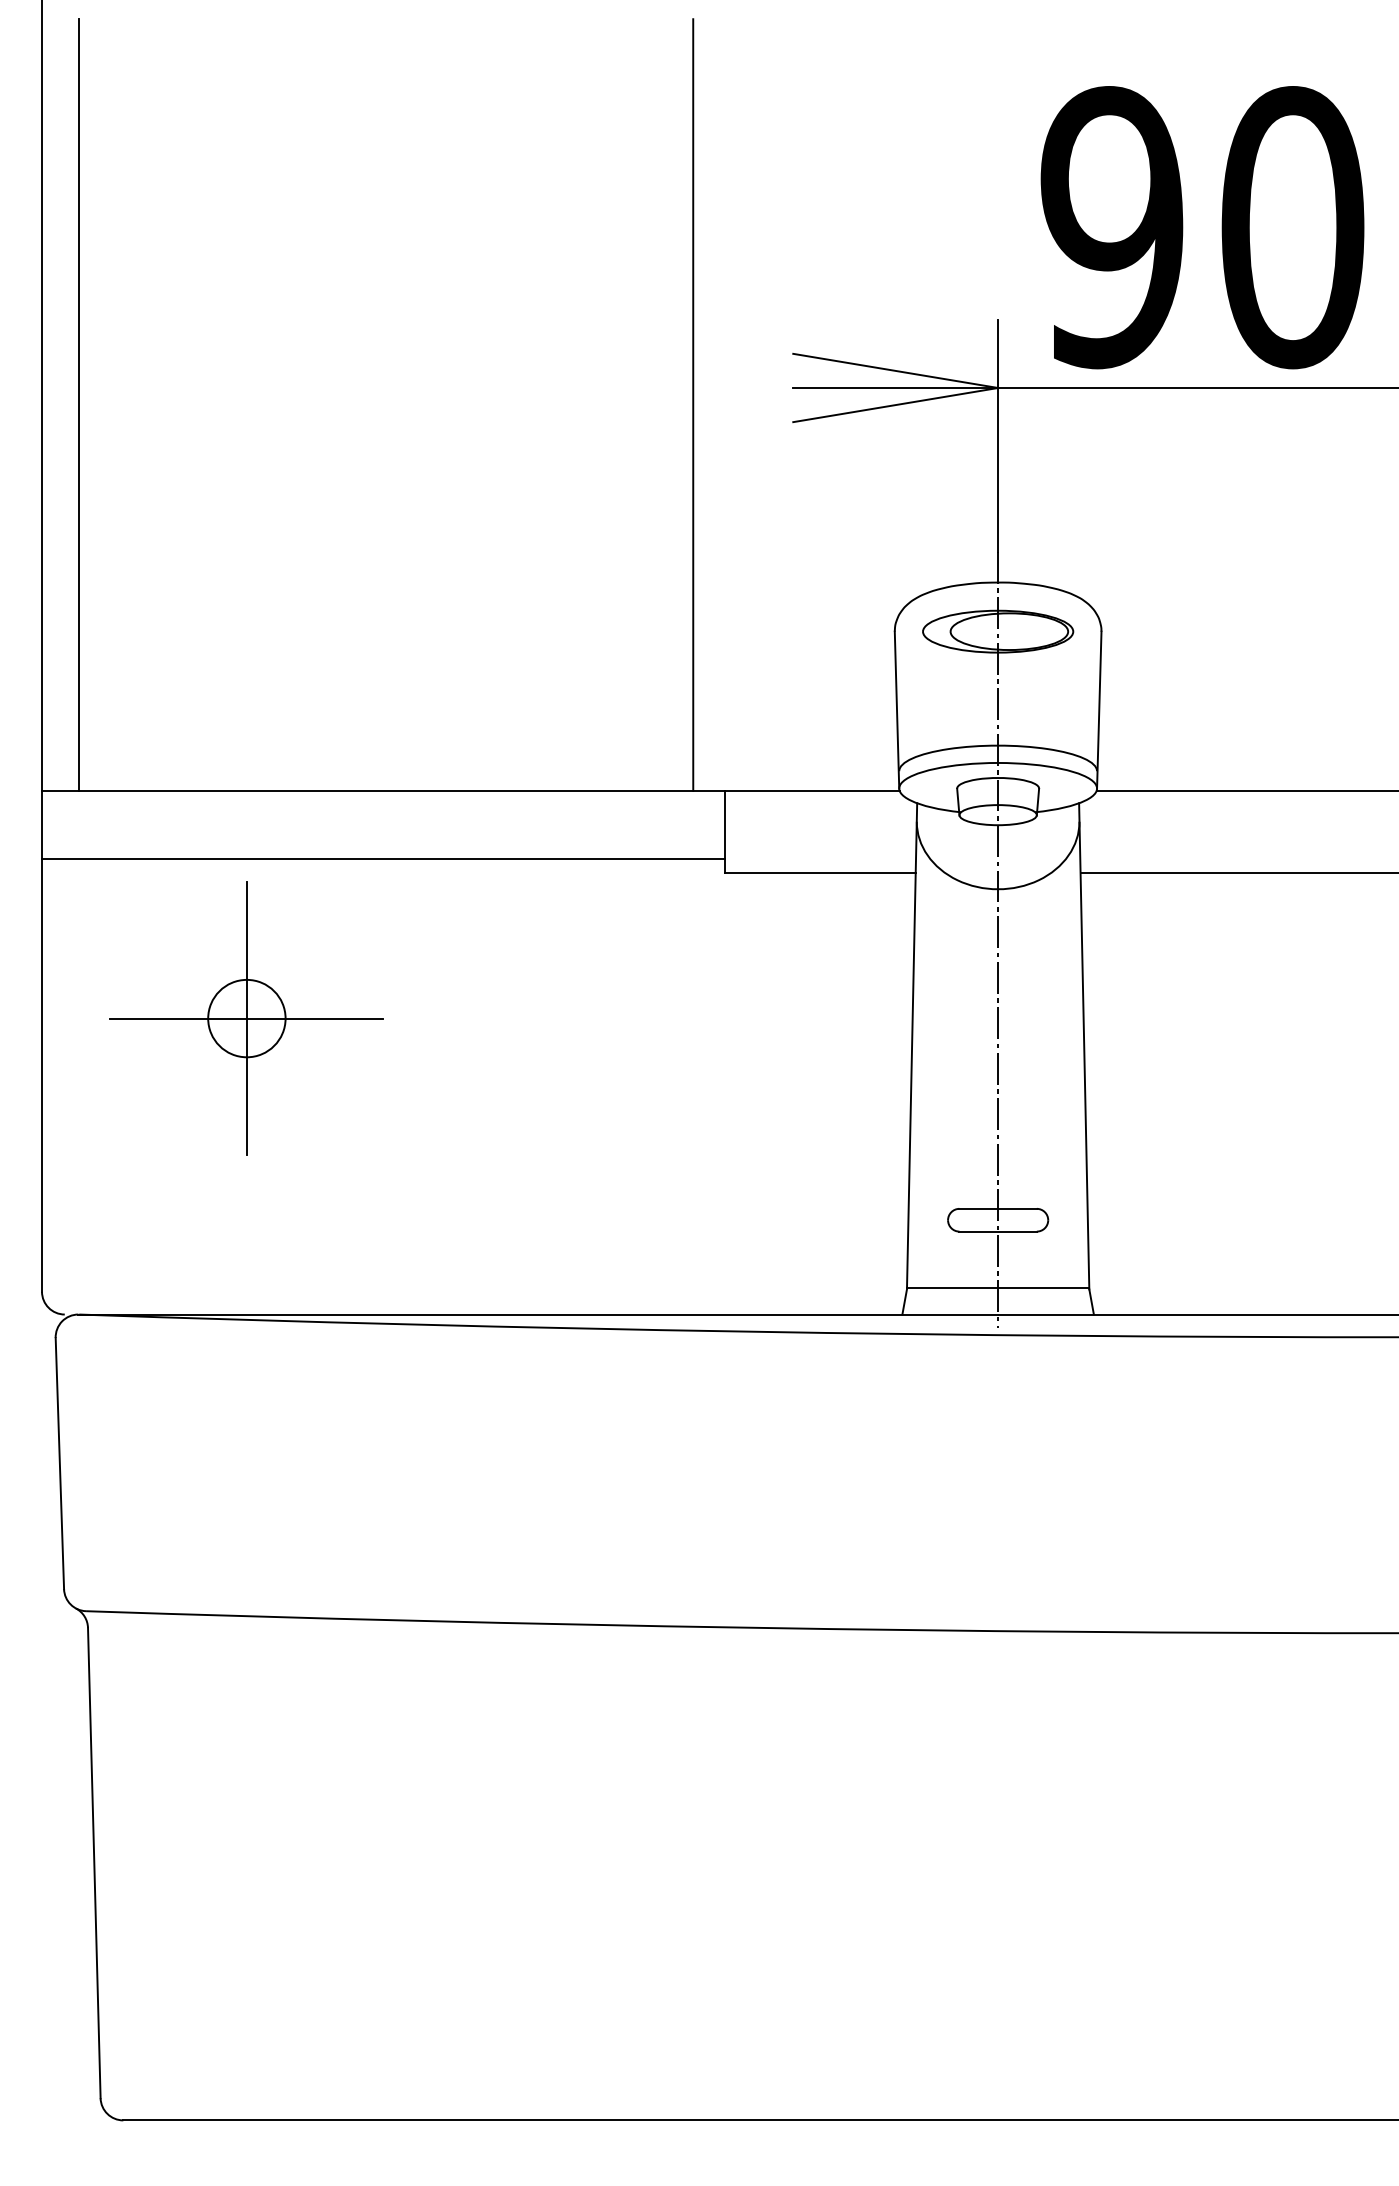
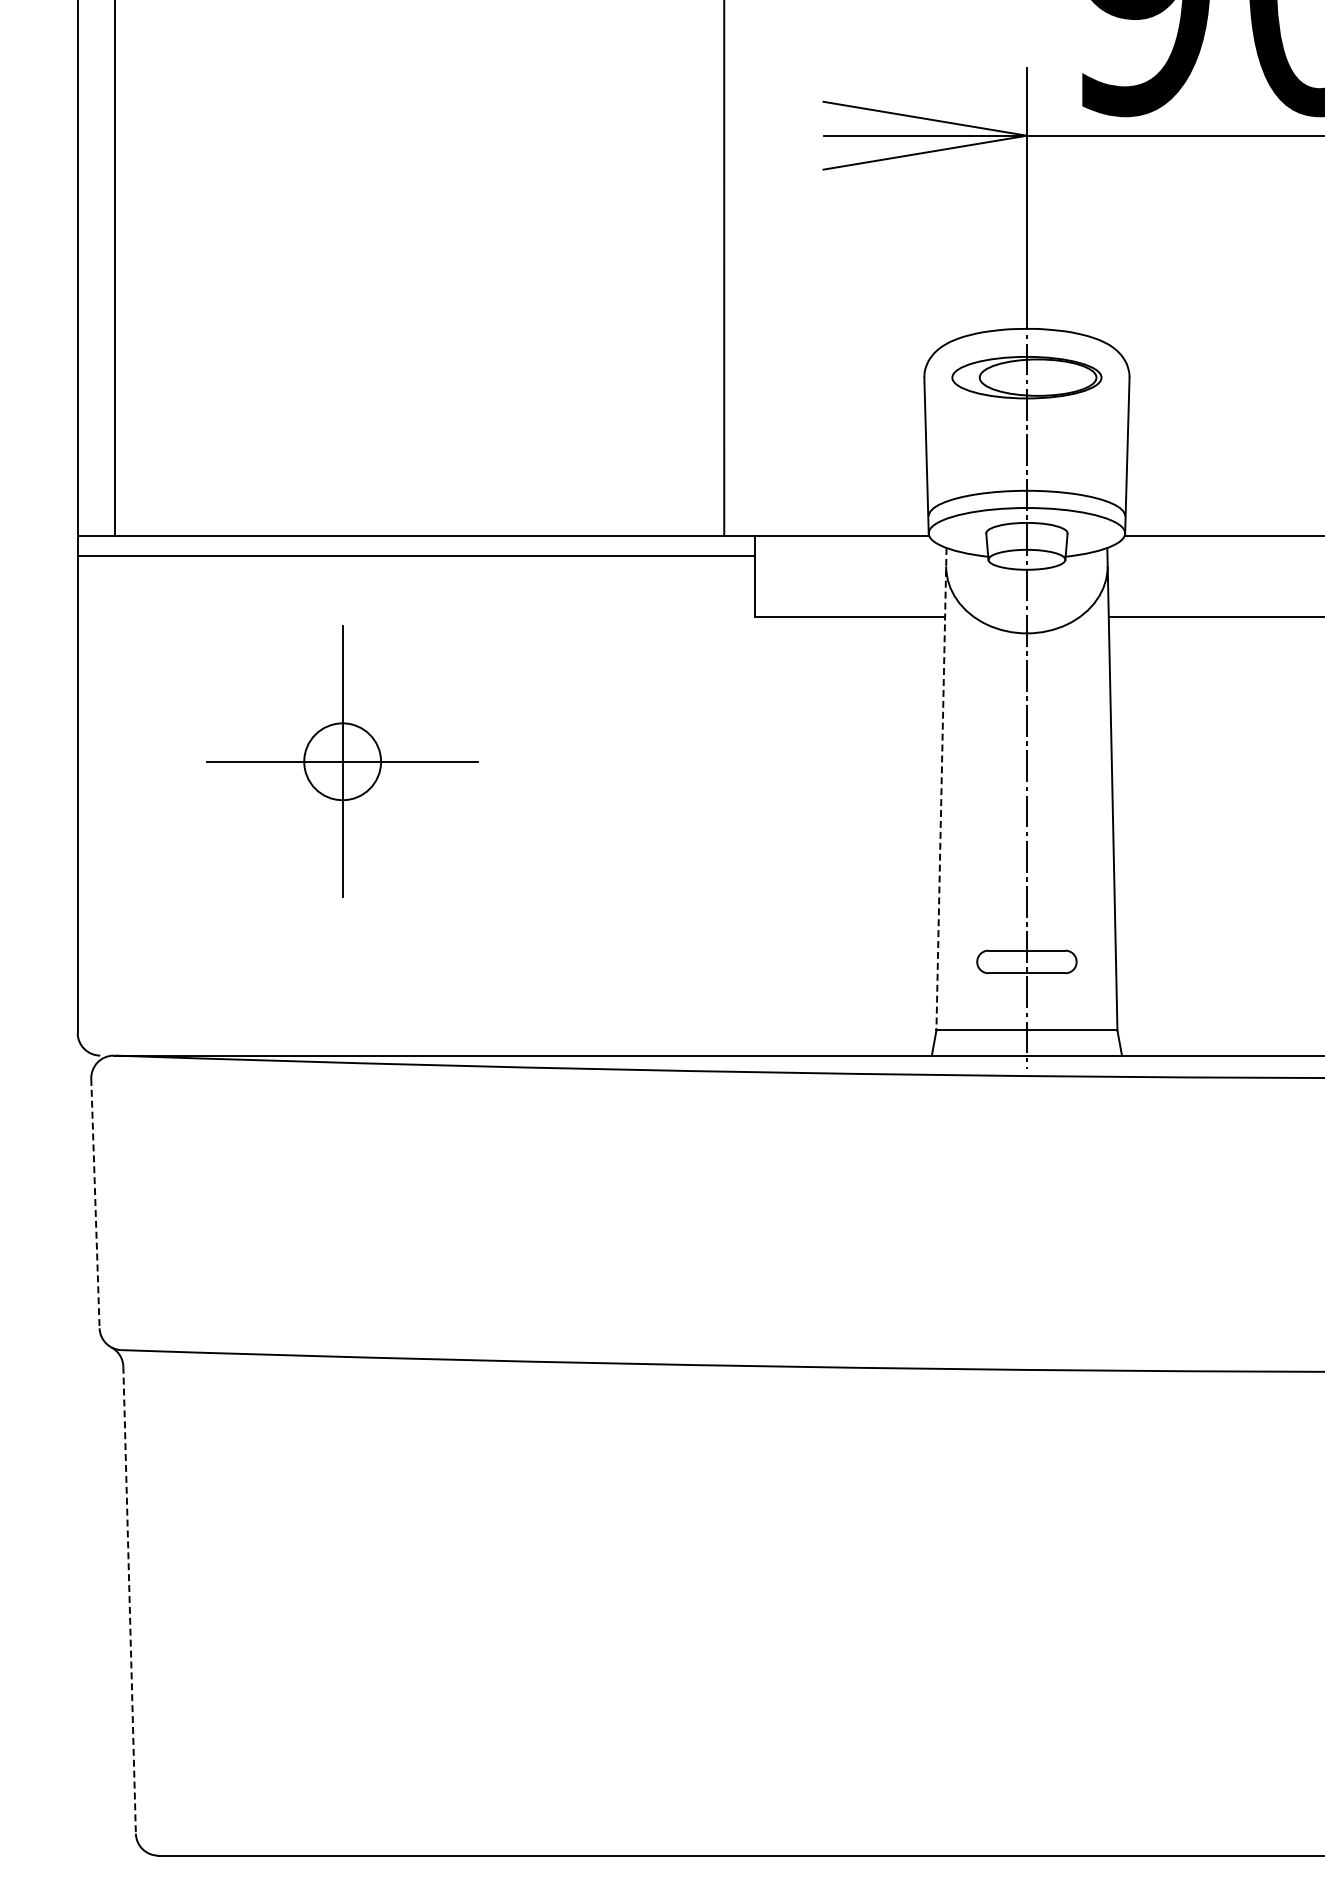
line: (383, 859) -> (416, 556), moved
part: (246, 1018) -> (342, 761), moved
line: (912, 1045) -> (941, 788), solid -> dashed
line: (59, 1463) -> (95, 1203), solid -> dashed
line: (94, 1863) -> (129, 1600), solid -> dashed

